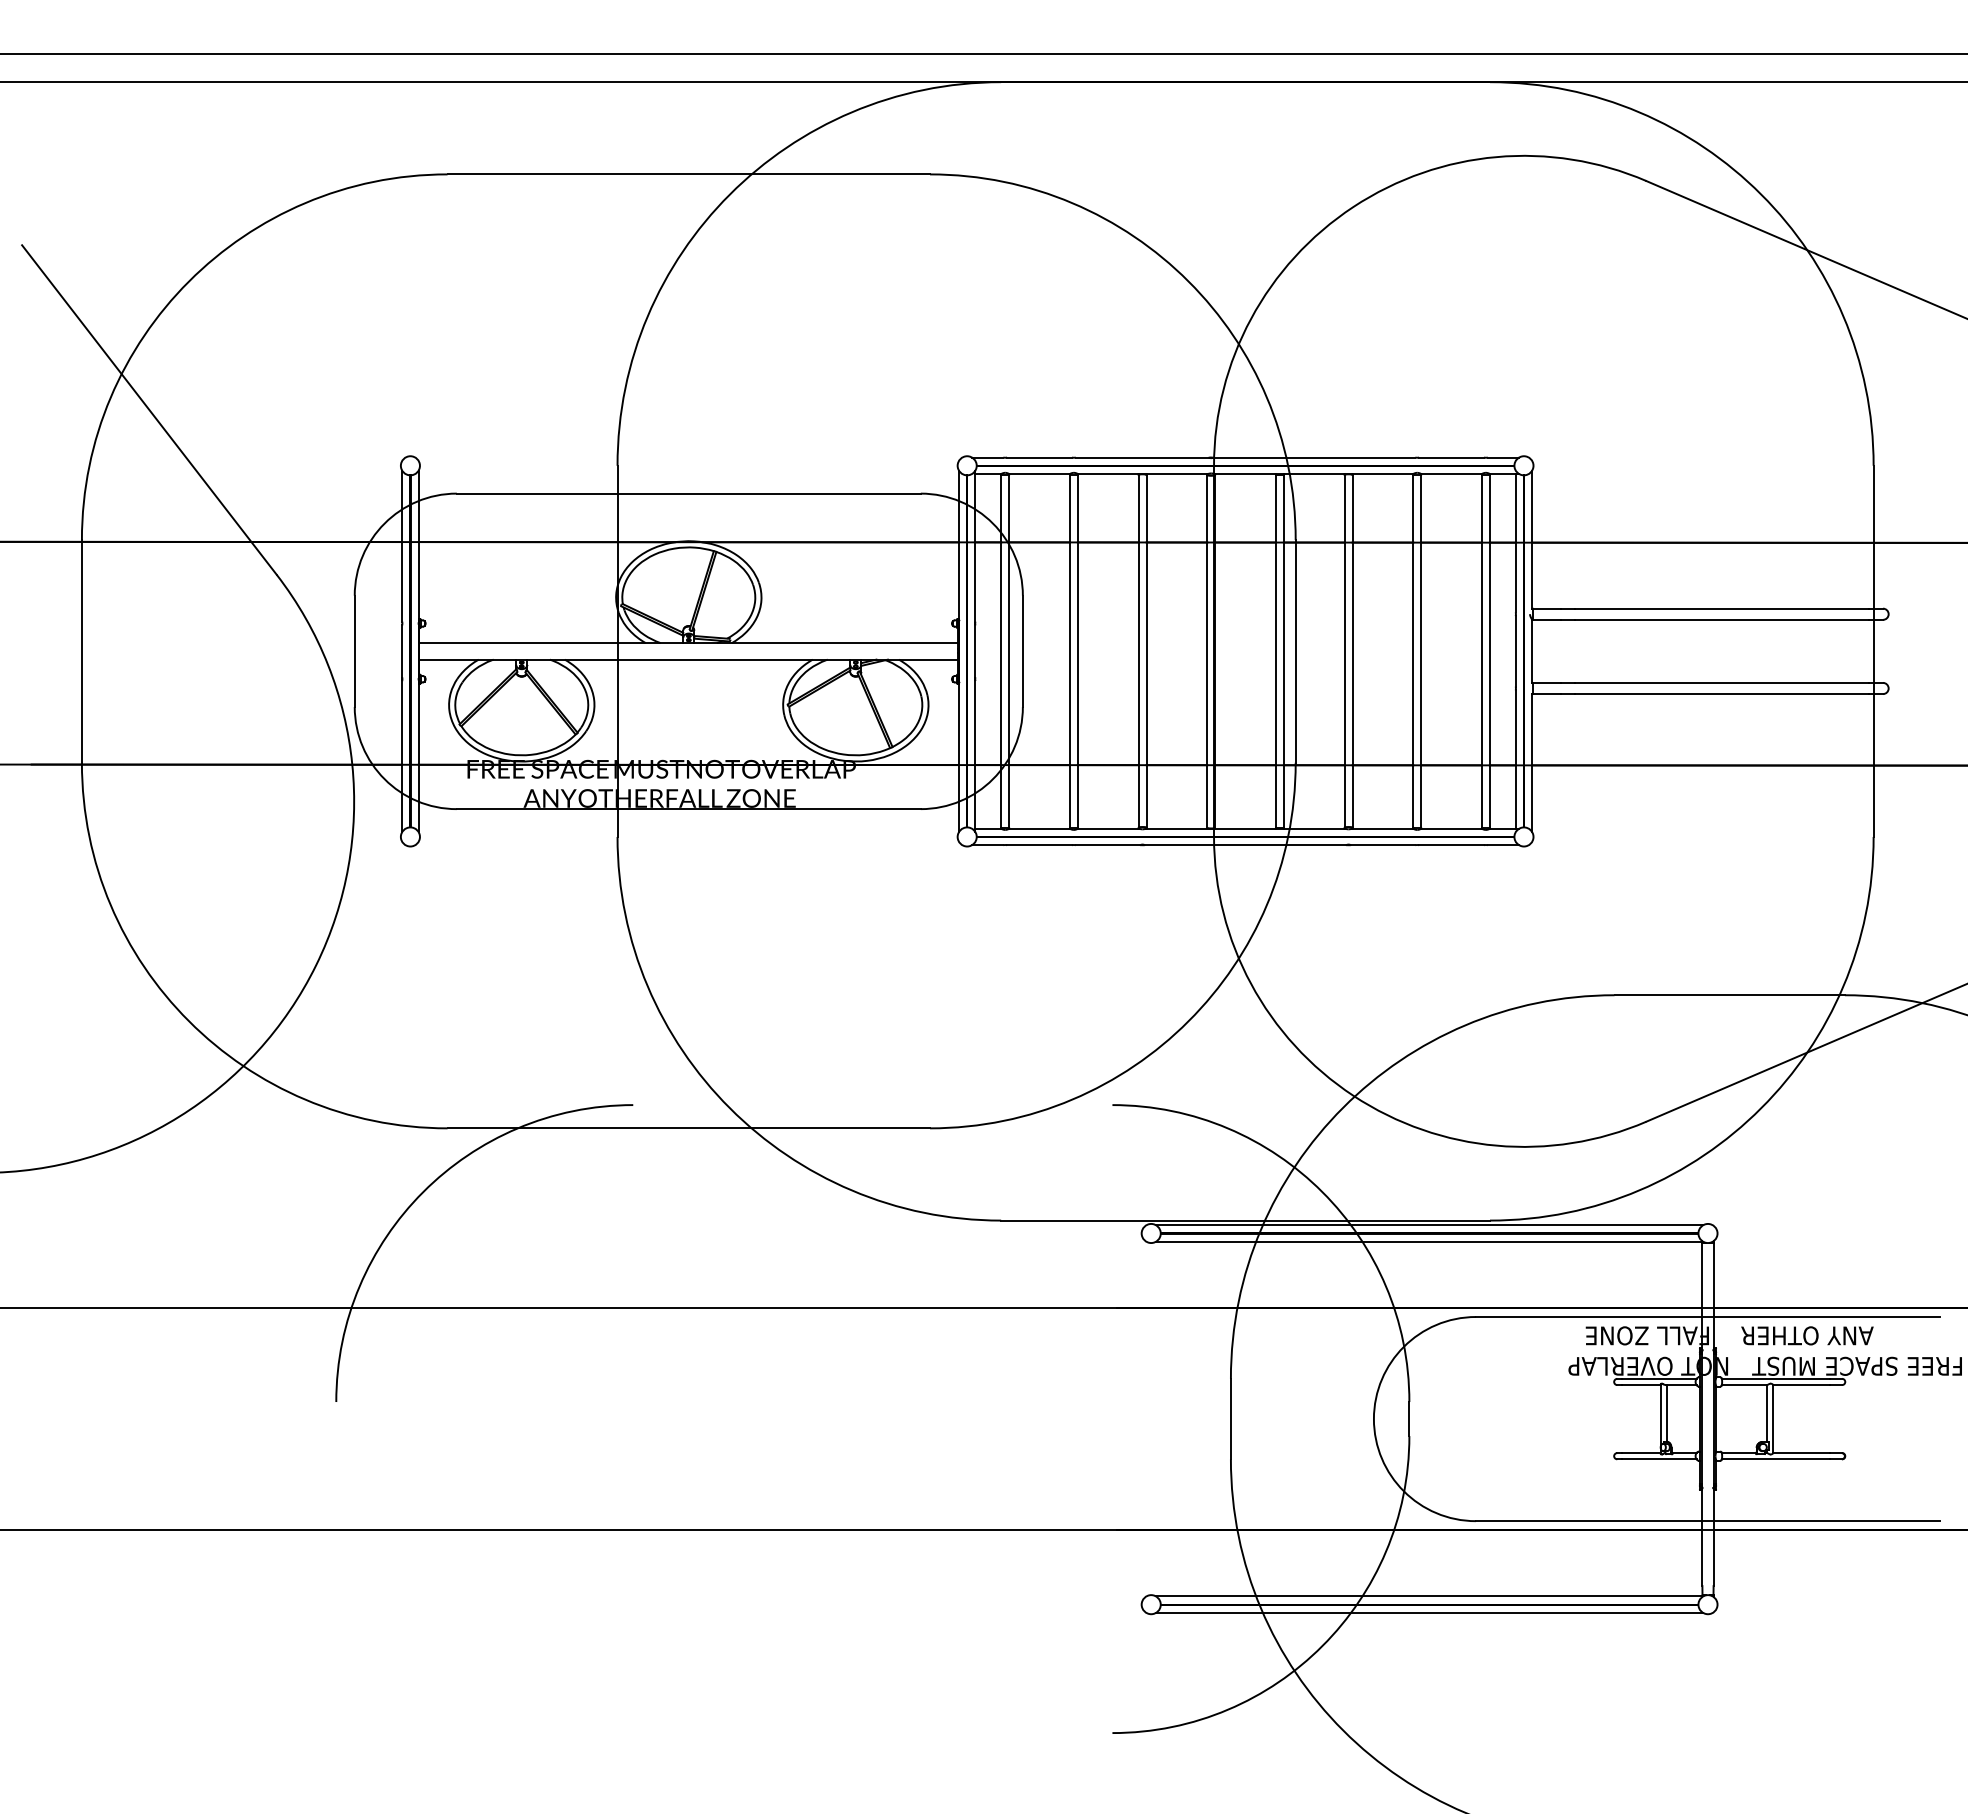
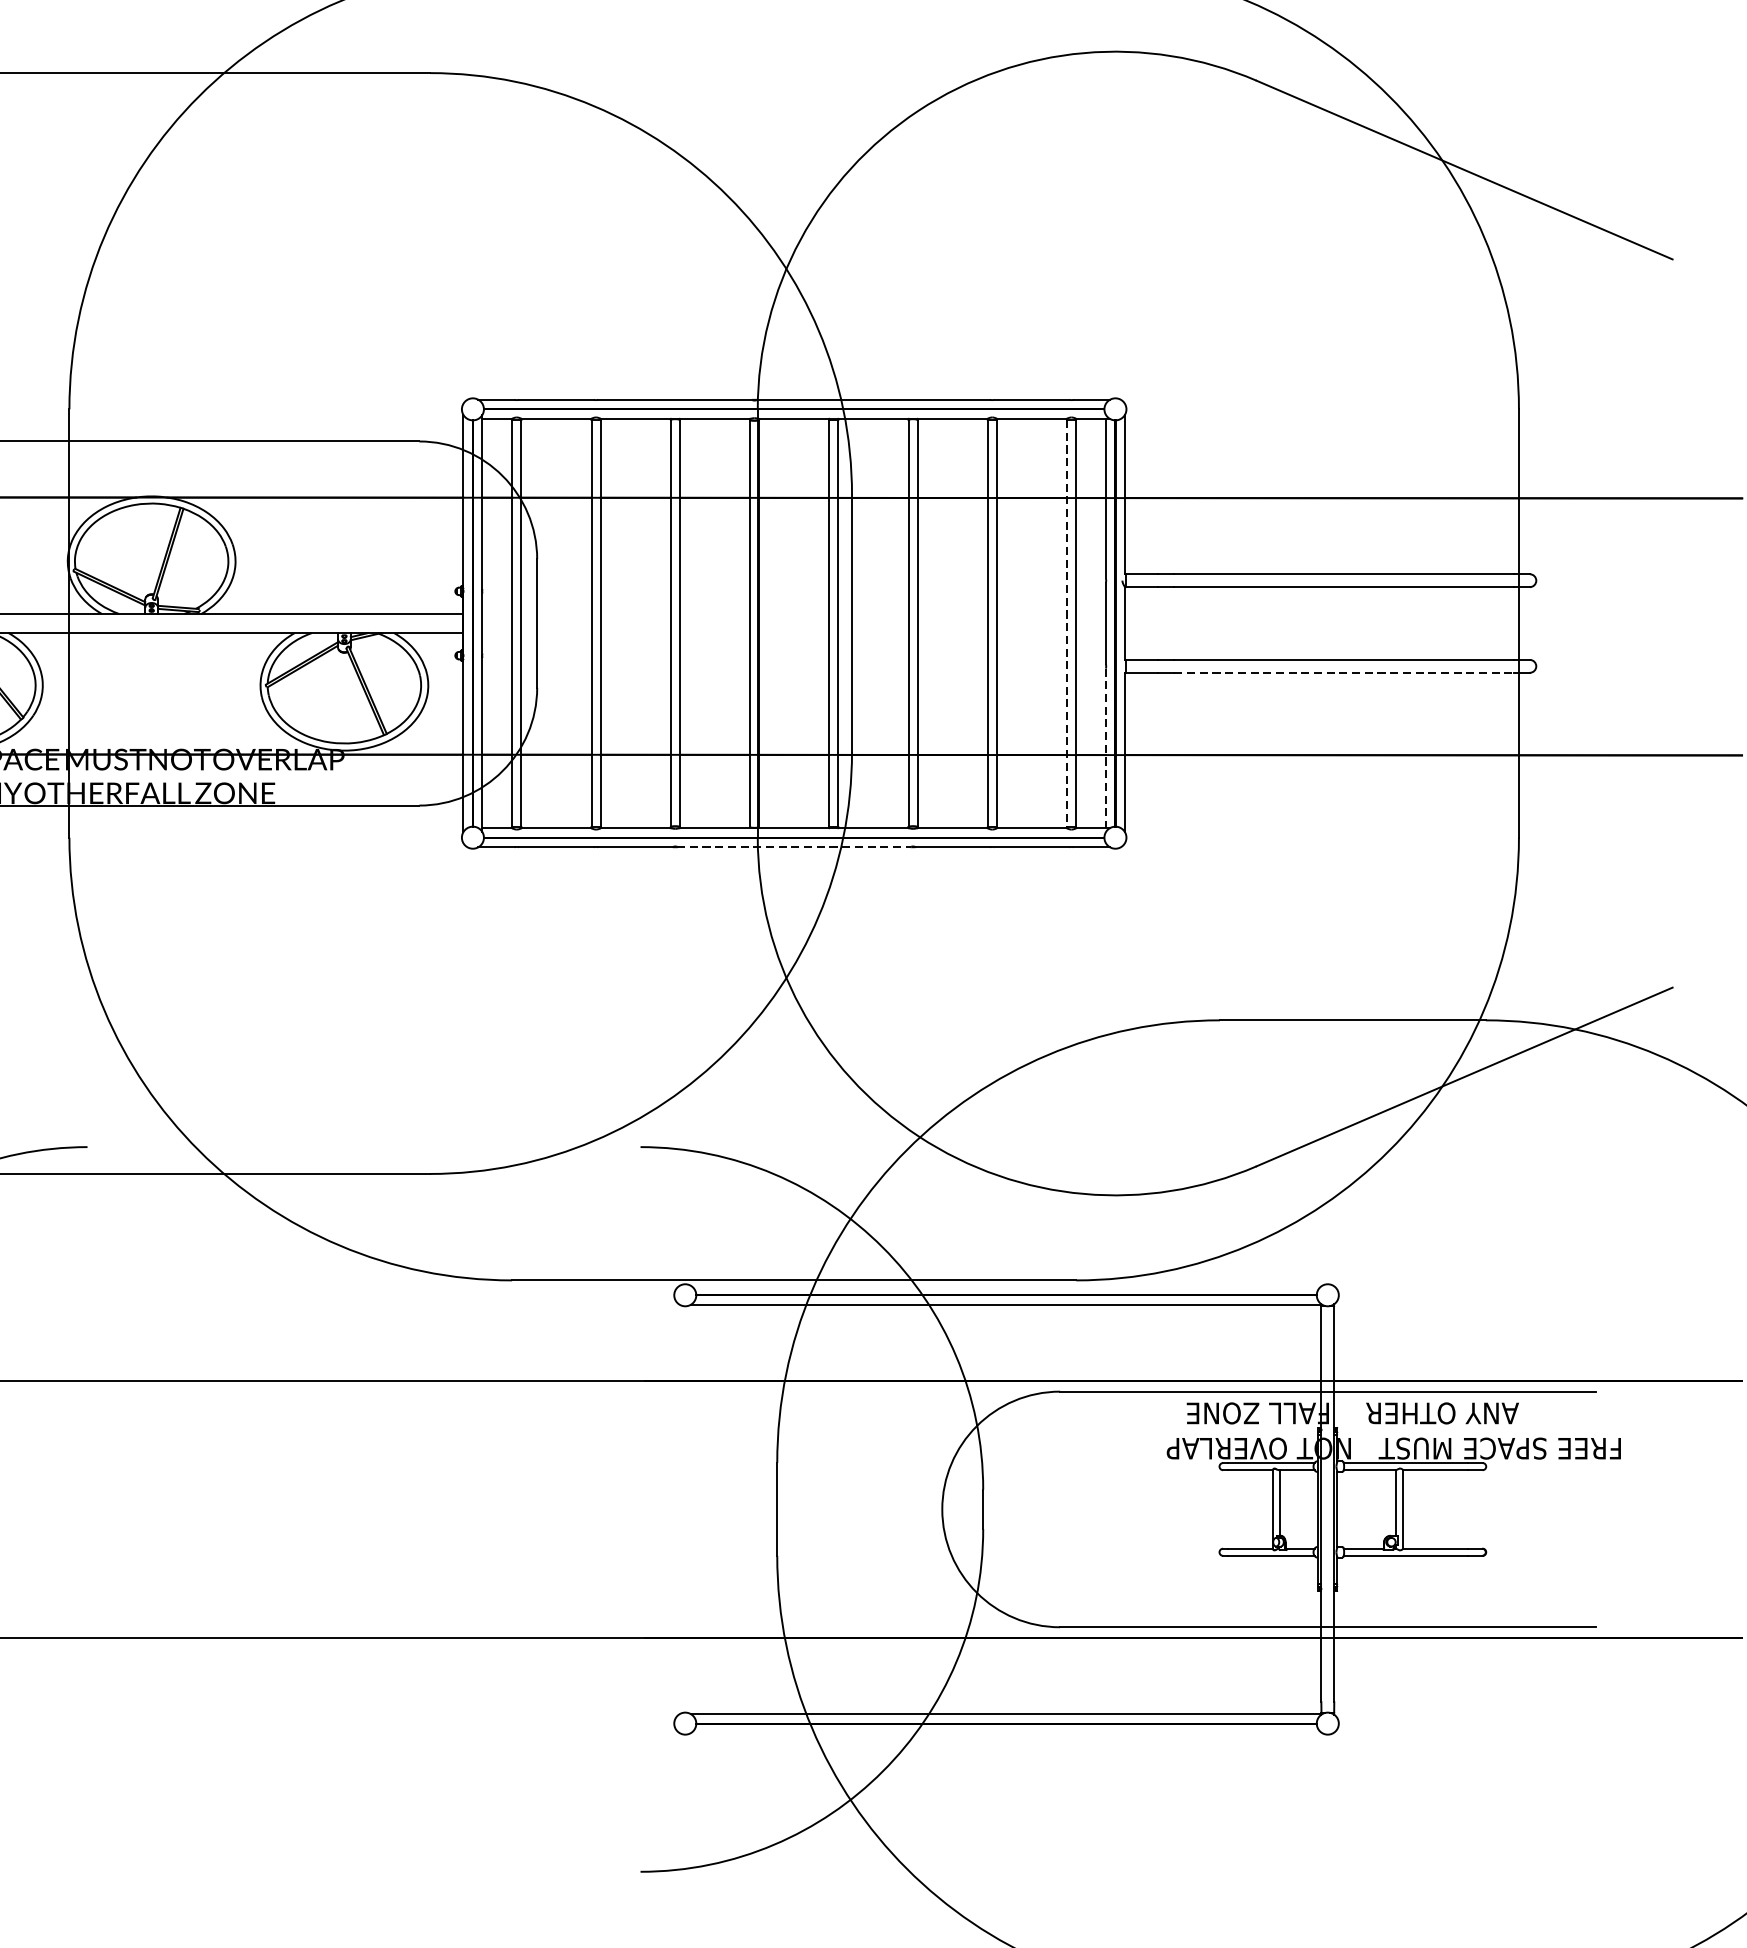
line: (1482, 651) -> (1067, 623), solid -> dashed
line: (1722, 694) -> (1344, 673), solid -> dashed
line: (1515, 760) -> (1105, 749), solid -> dashed
line: (1246, 845) -> (795, 847), solid -> dashed
line: (1429, 1225) -> (1006, 1286), removed
line: (1429, 1612) -> (1006, 1732), removed

